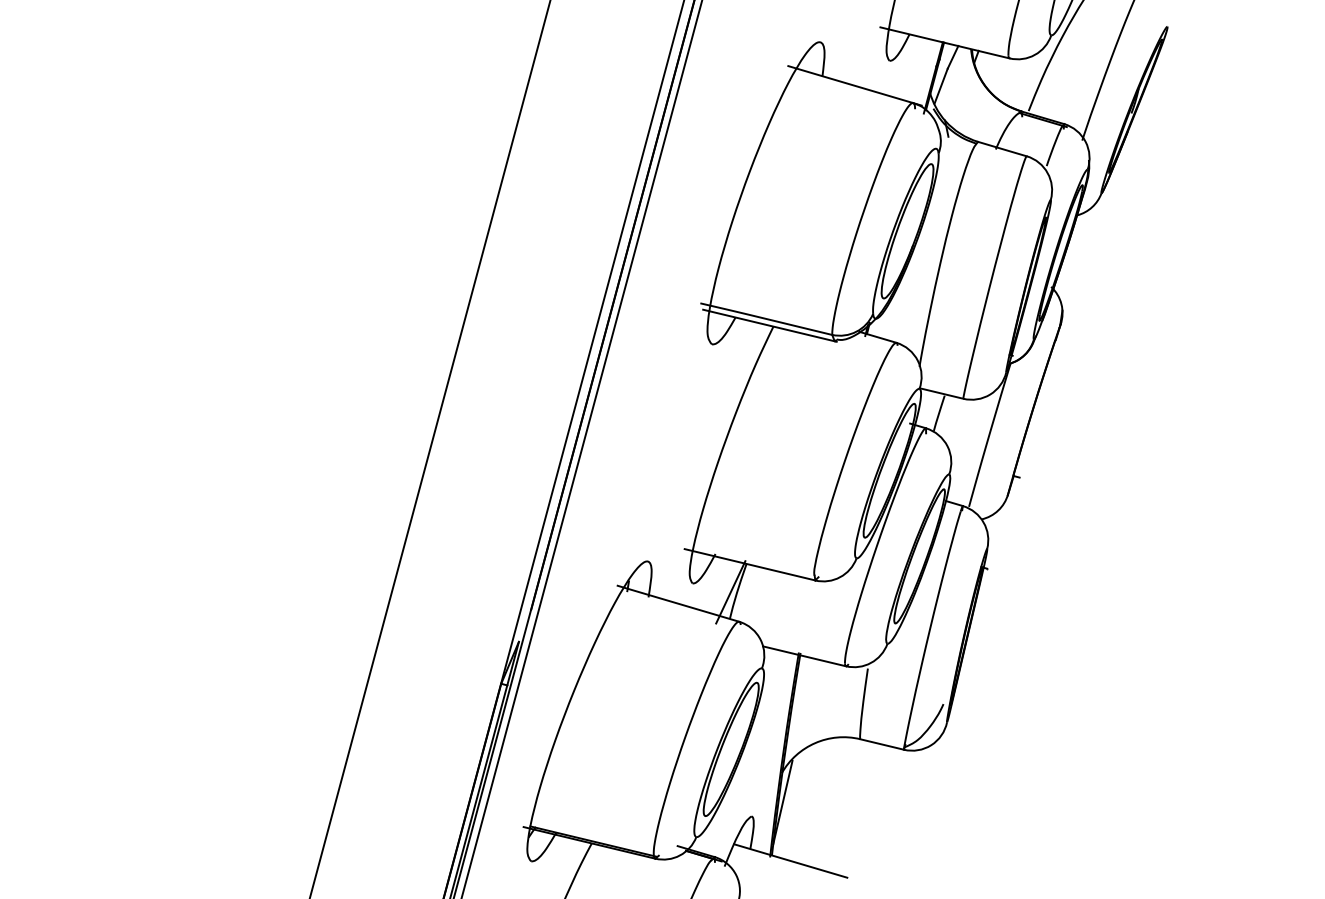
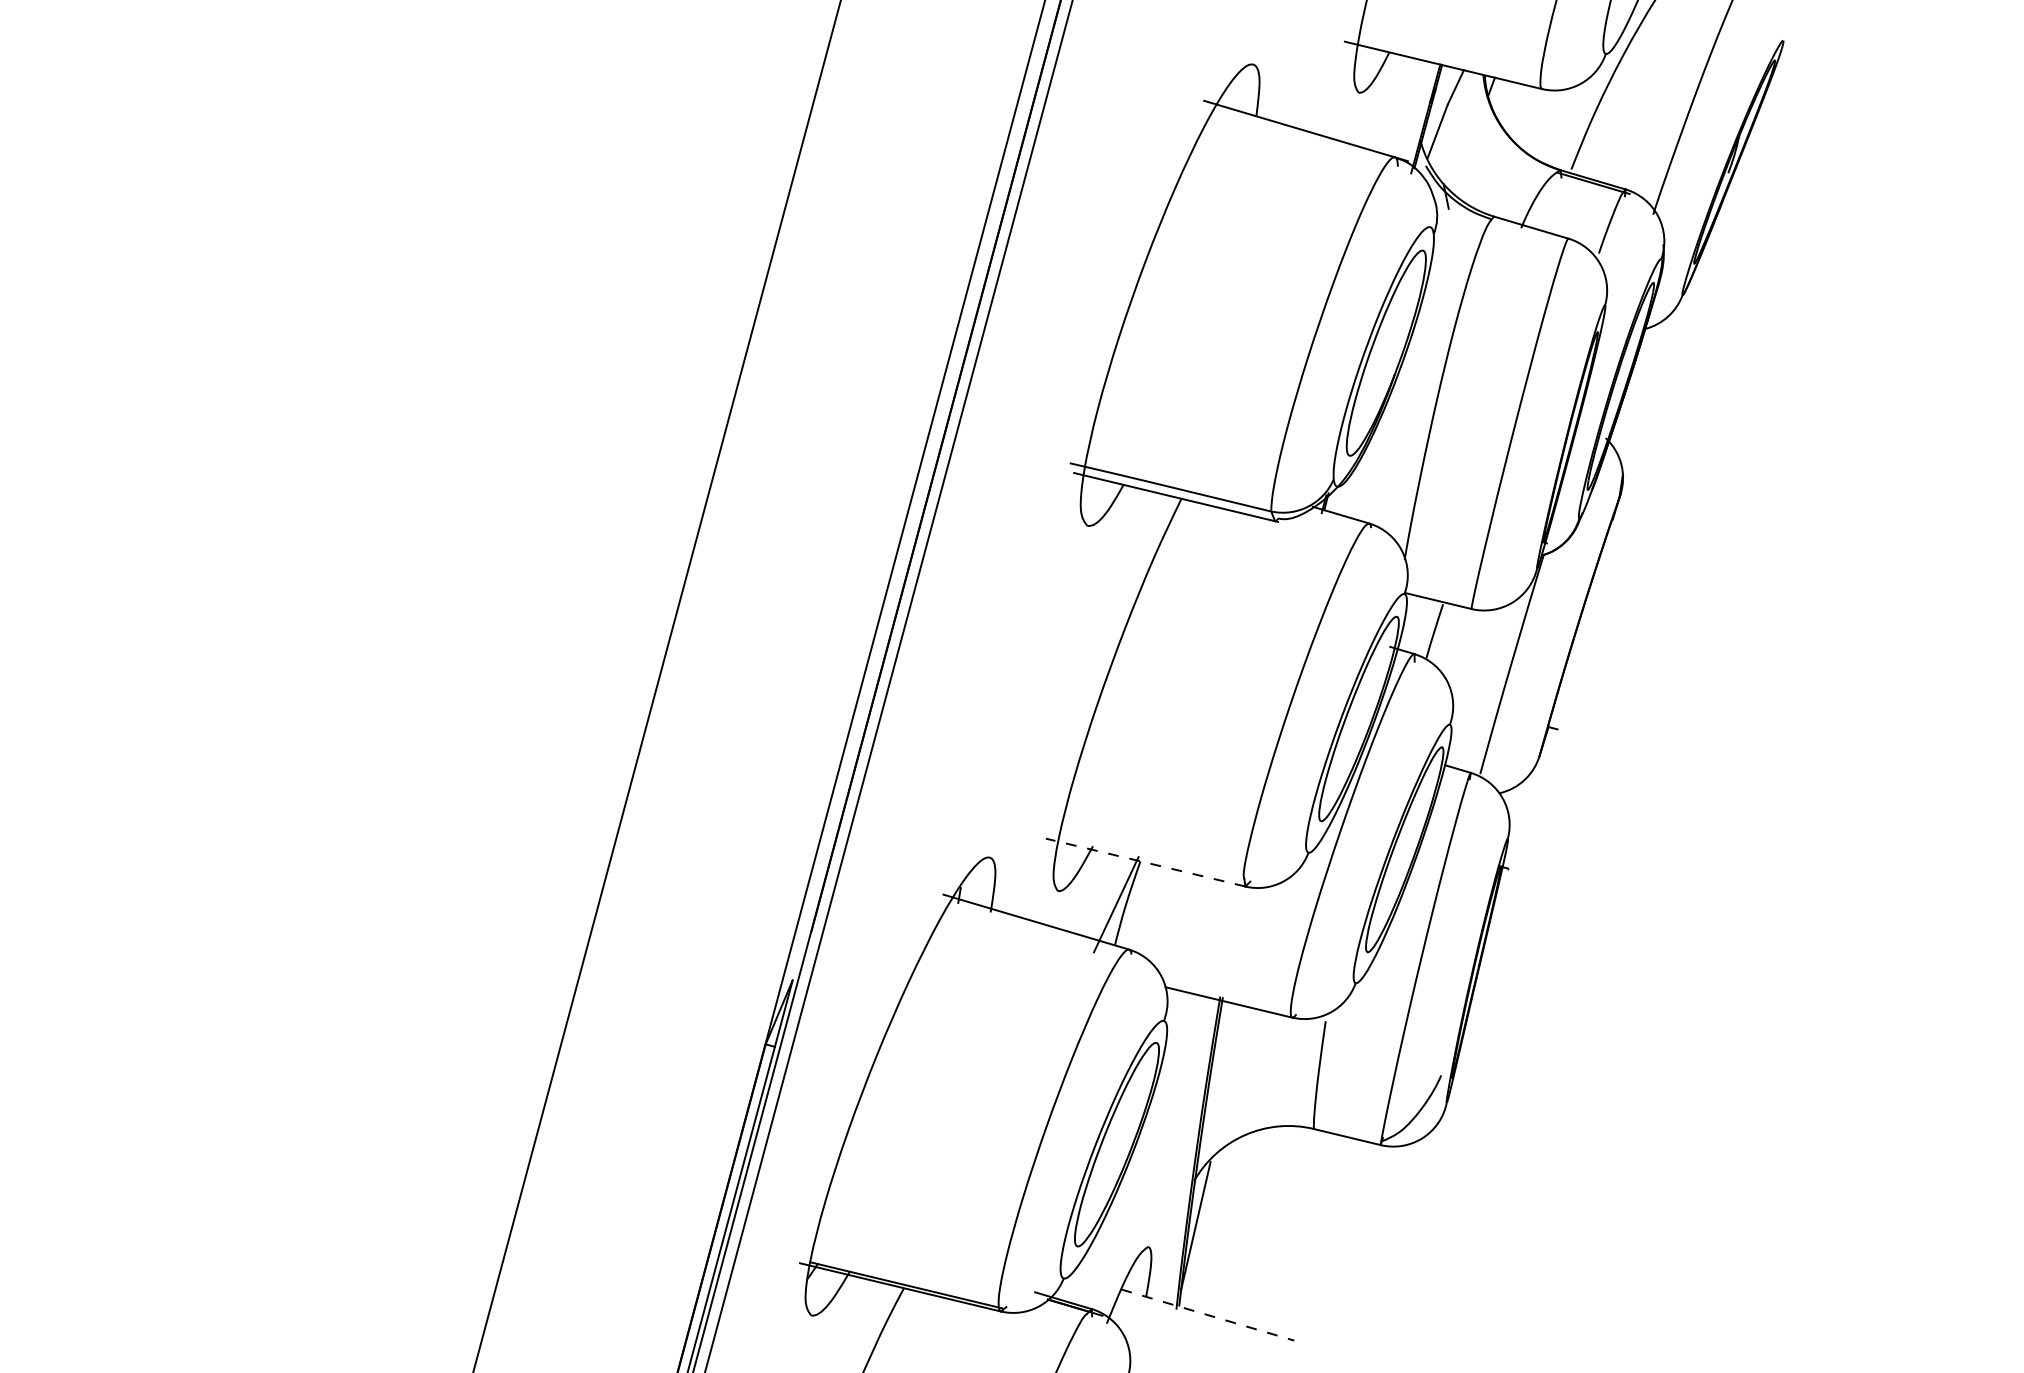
line: (749, 564) -> (1144, 862), solid -> dashed
line: (791, 861) -> (1209, 1315), solid -> dashed

